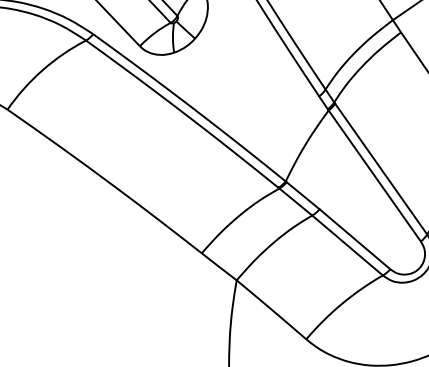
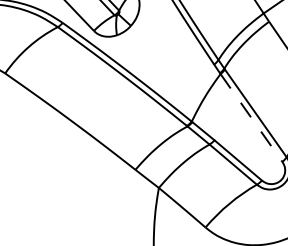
line: (374, 175) -> (251, 117), solid -> dashed

